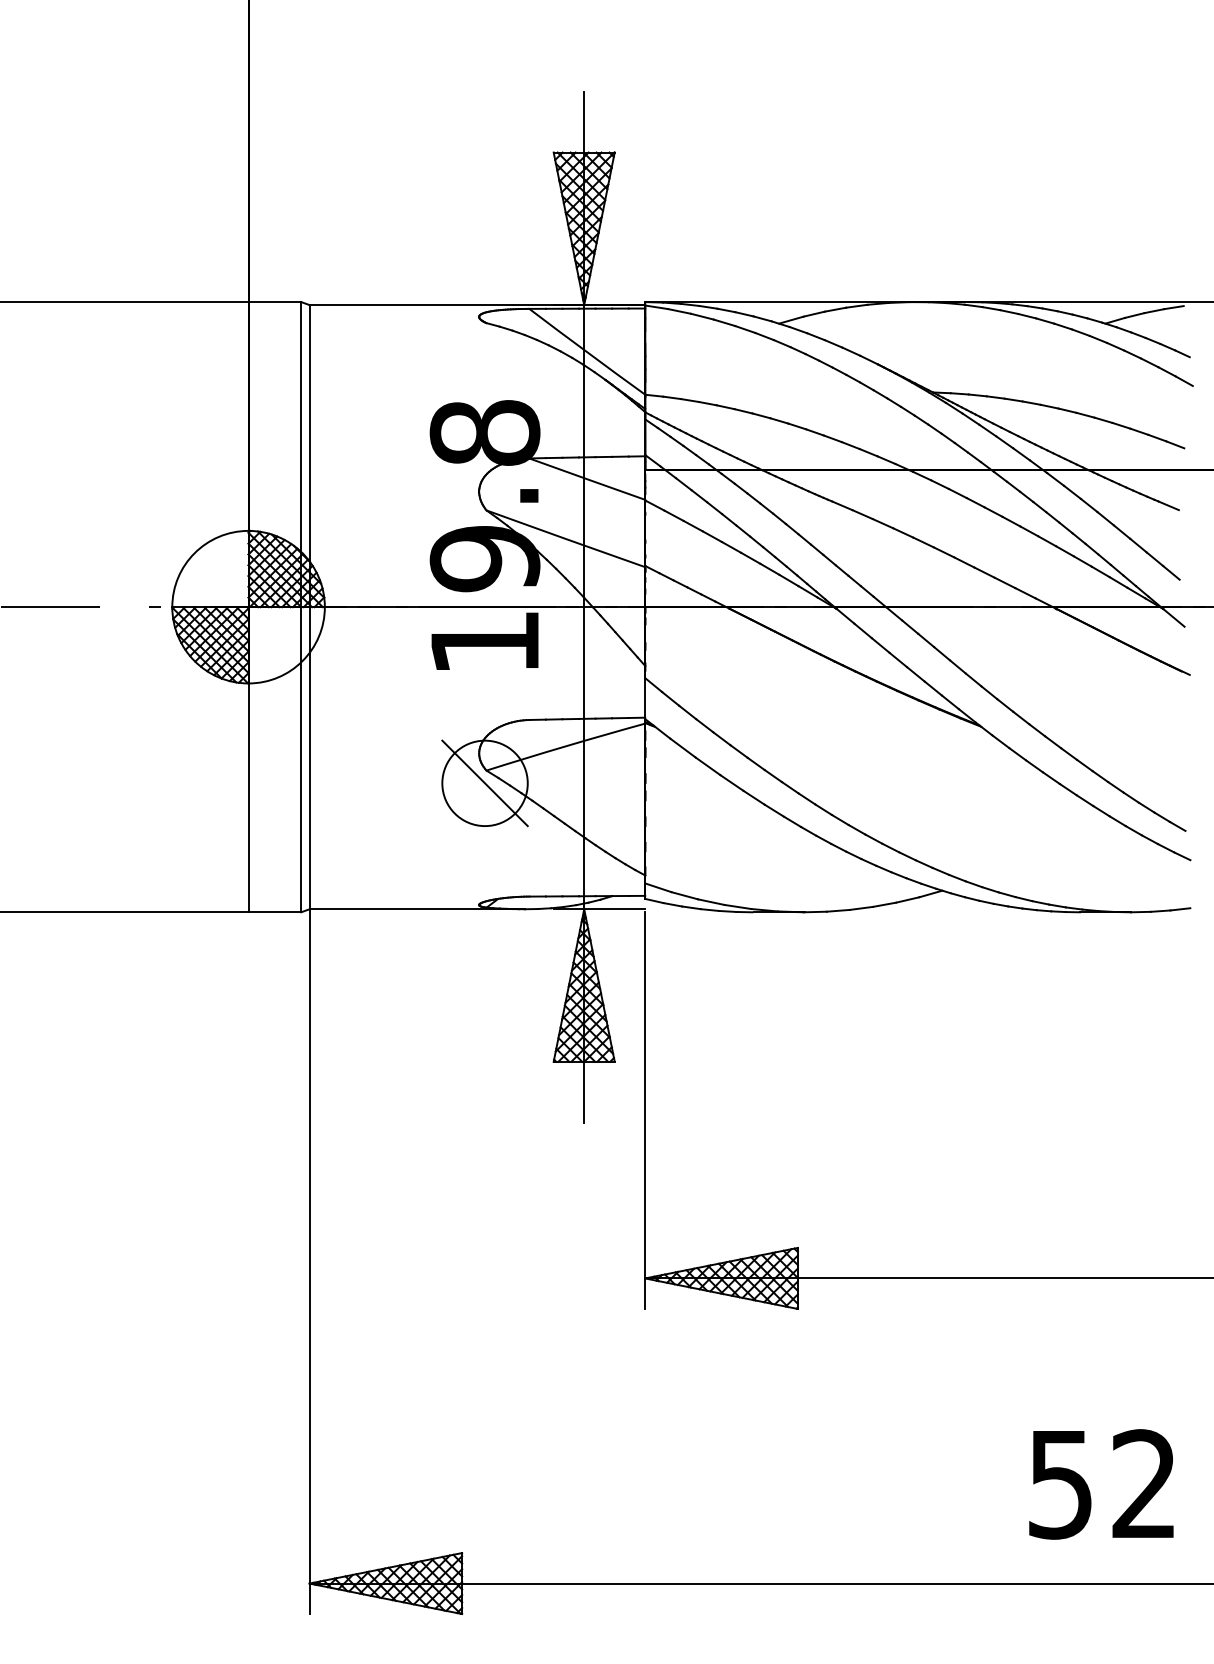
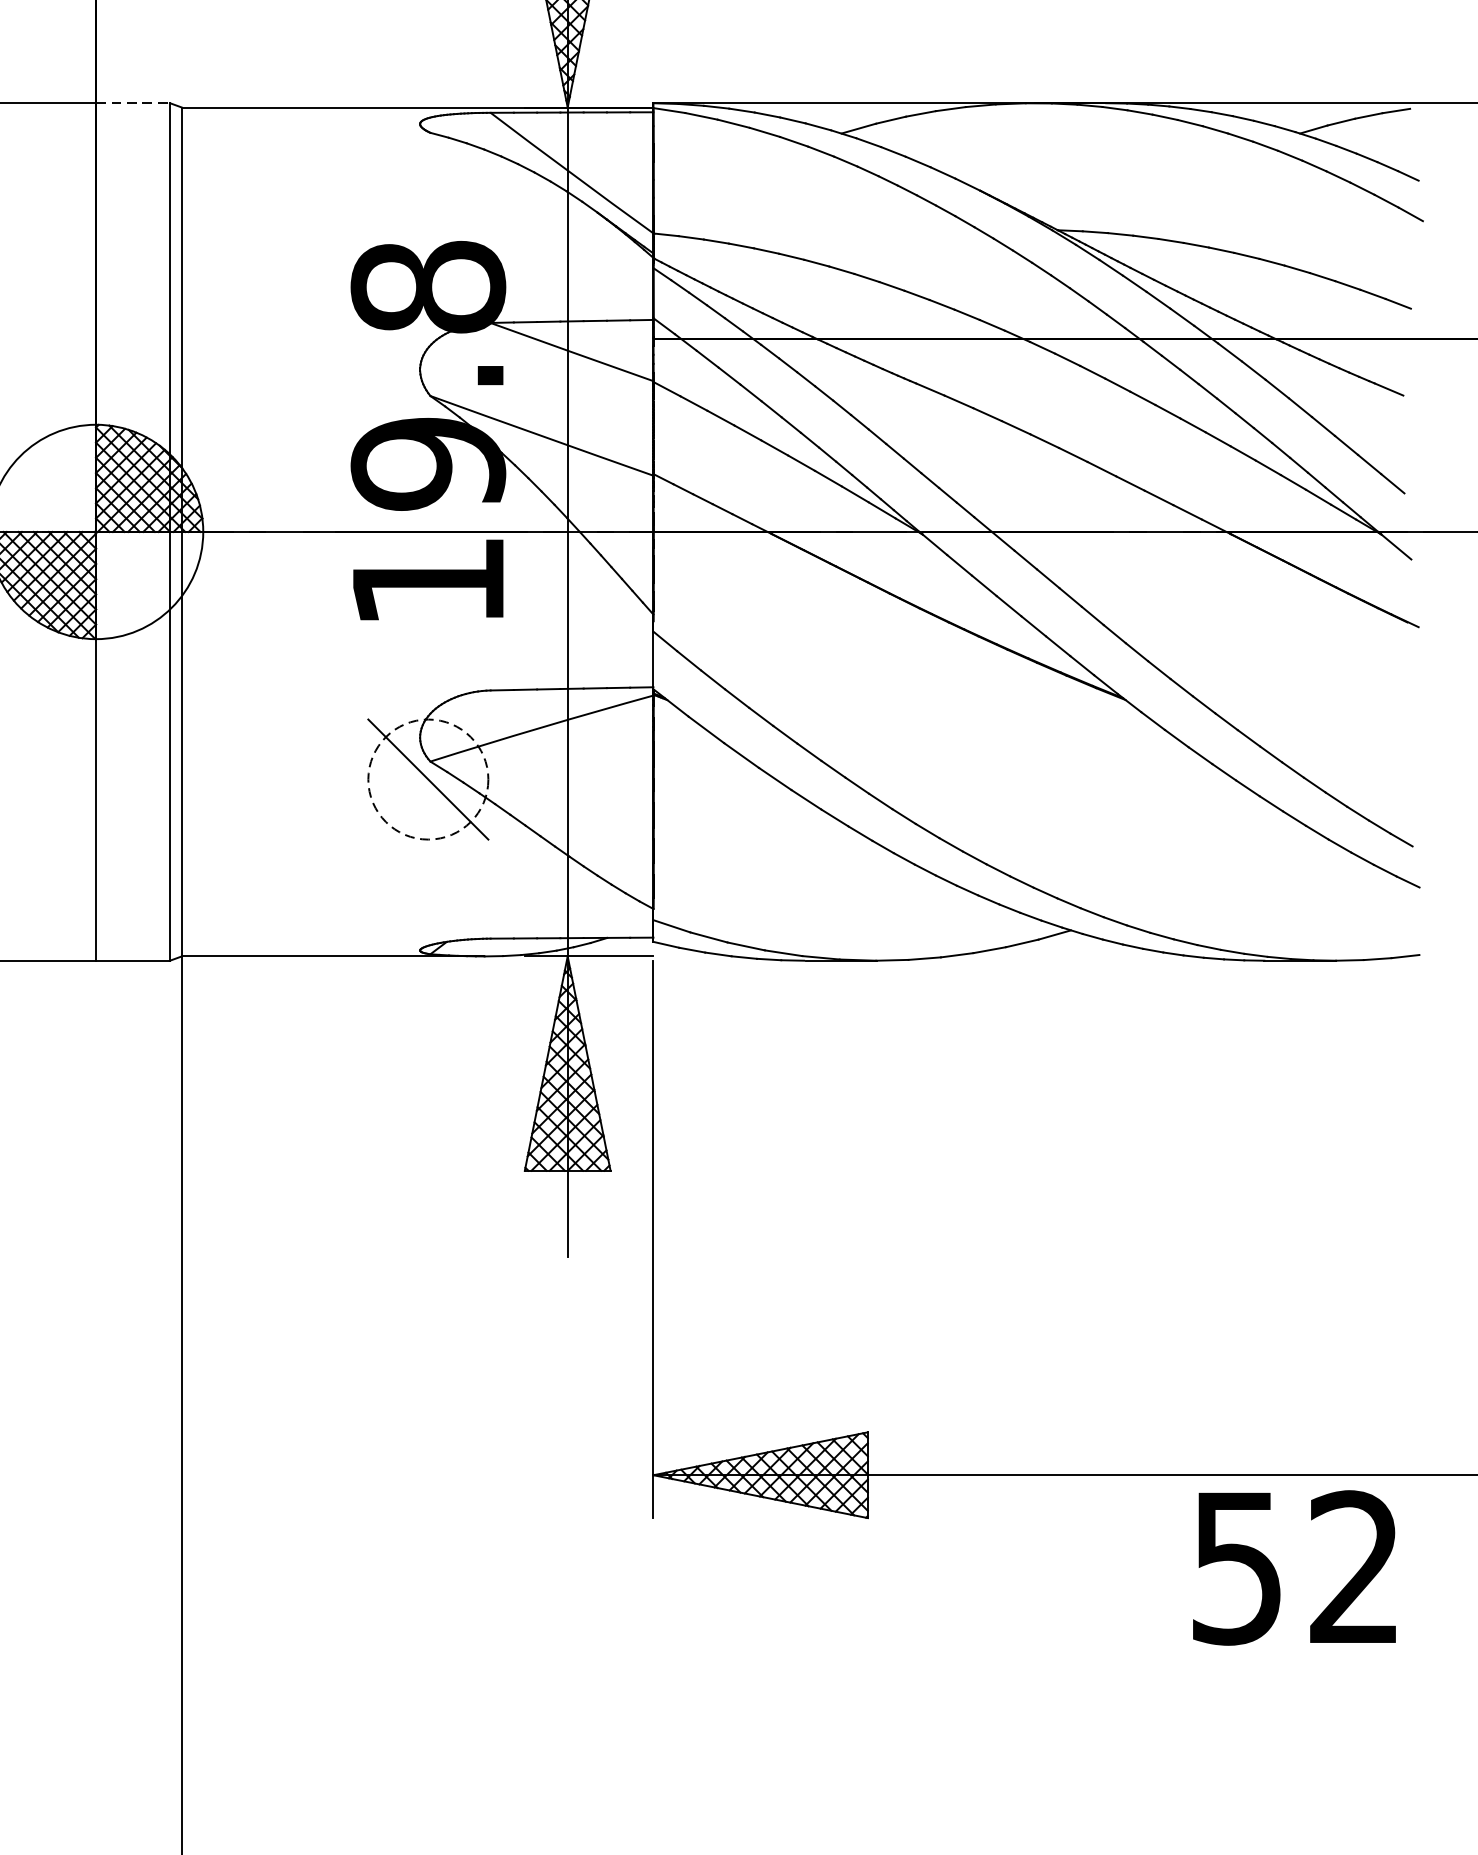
line: (275, 302) -> (133, 103), solid -> dashed
circle: (484, 783) -> (427, 779), solid -> dashed
text: (1101, 1484) -> (1294, 1568), moved

